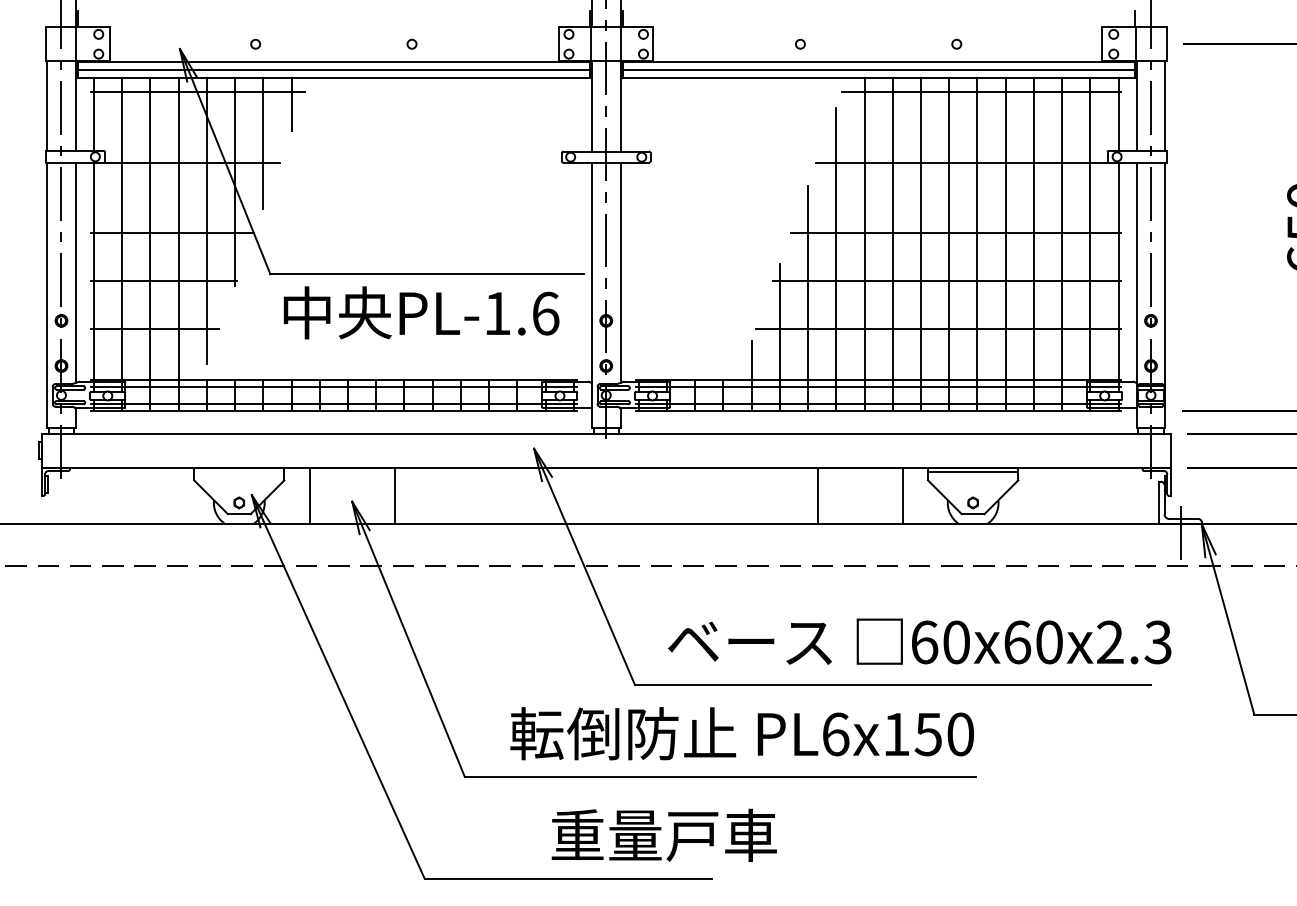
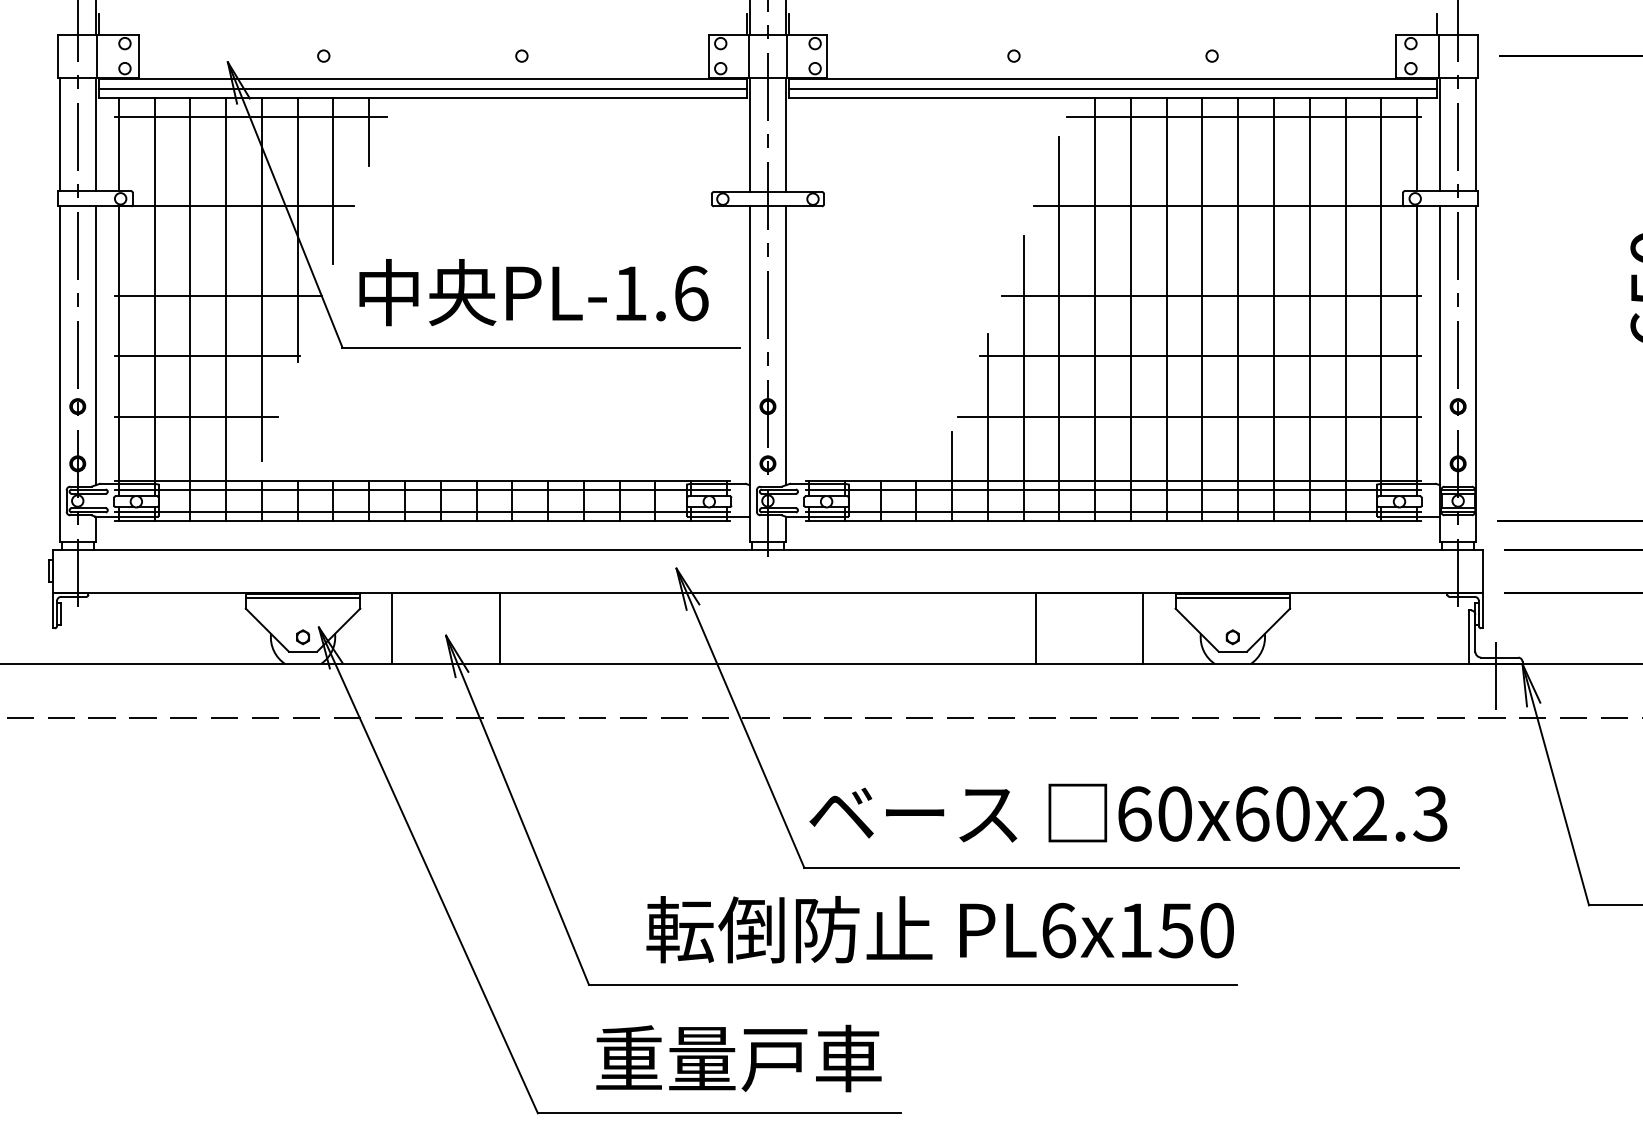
text: (421, 312) -> (533, 292), moved
line: (239, 471) -> (303, 597), added
text: (919, 641) -> (1128, 812), moved
text: (663, 834) -> (737, 1057), moved

